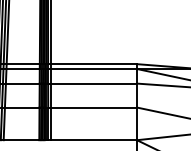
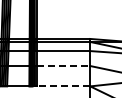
line: (94, 108) -> (63, 66), solid -> dashed
line: (94, 140) -> (63, 86), solid -> dashed

